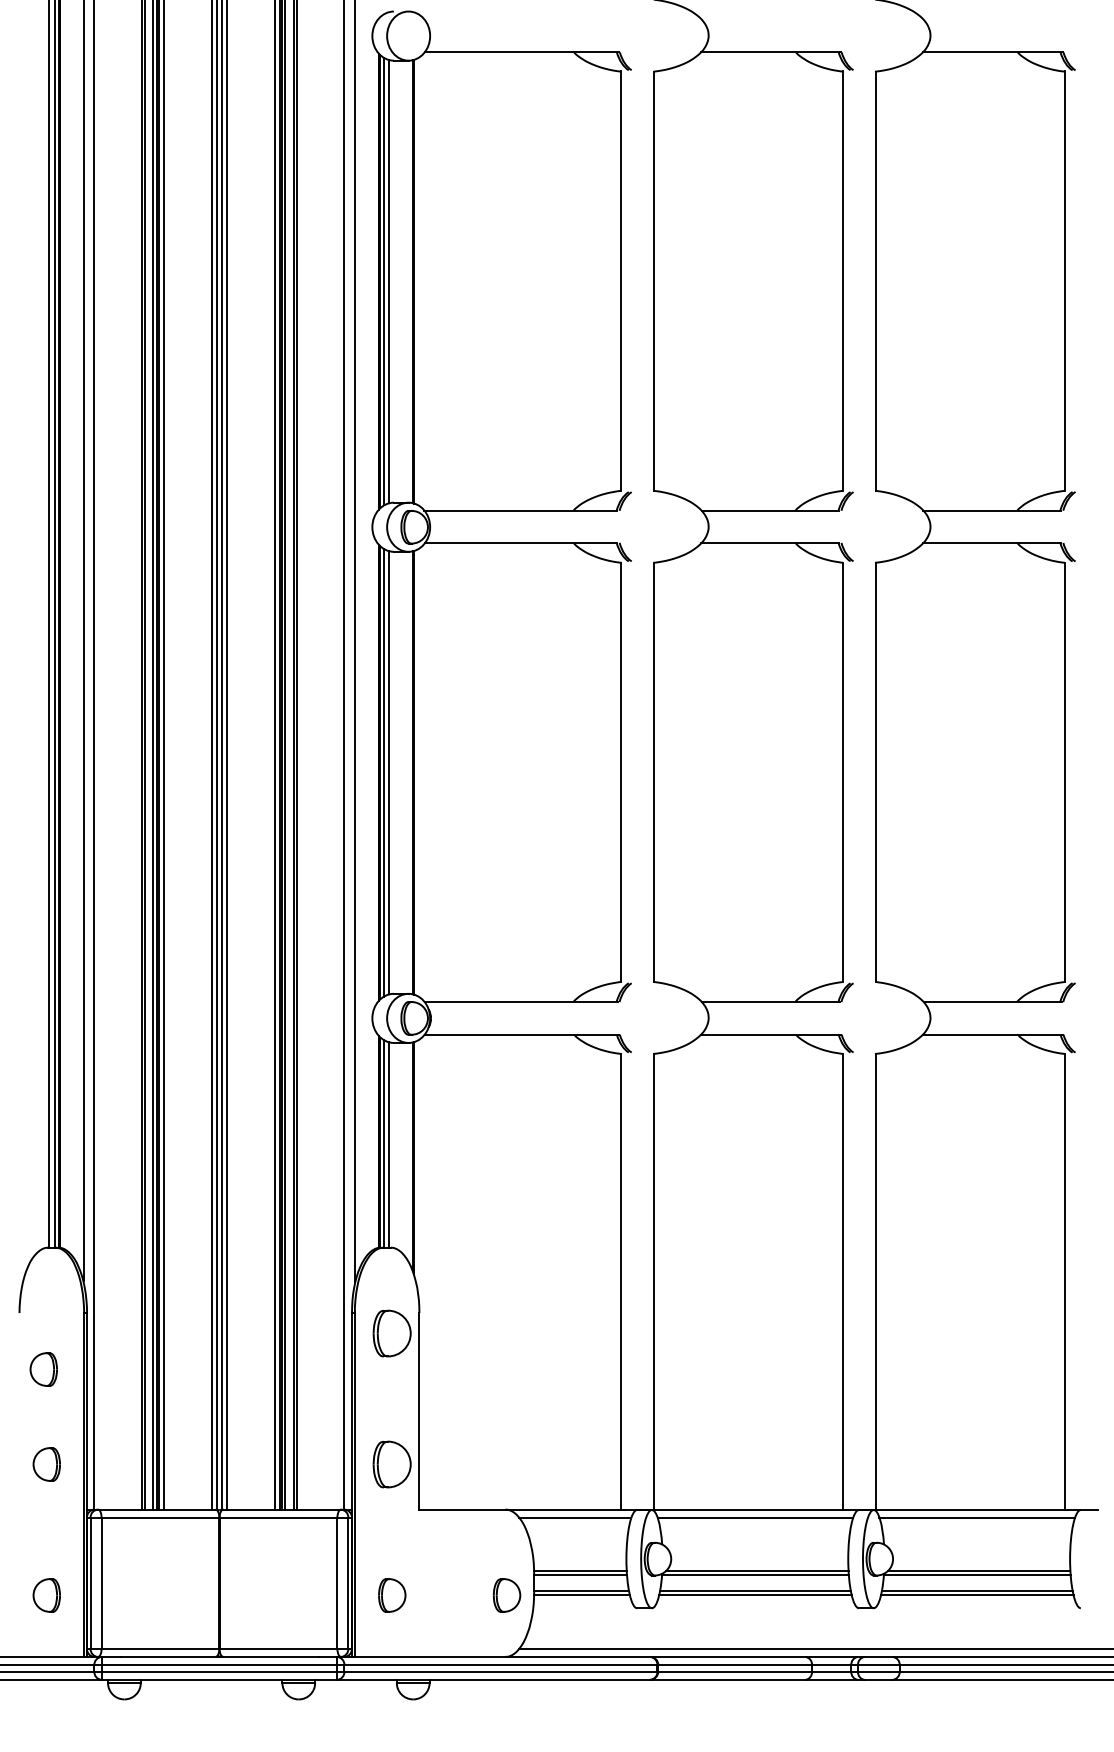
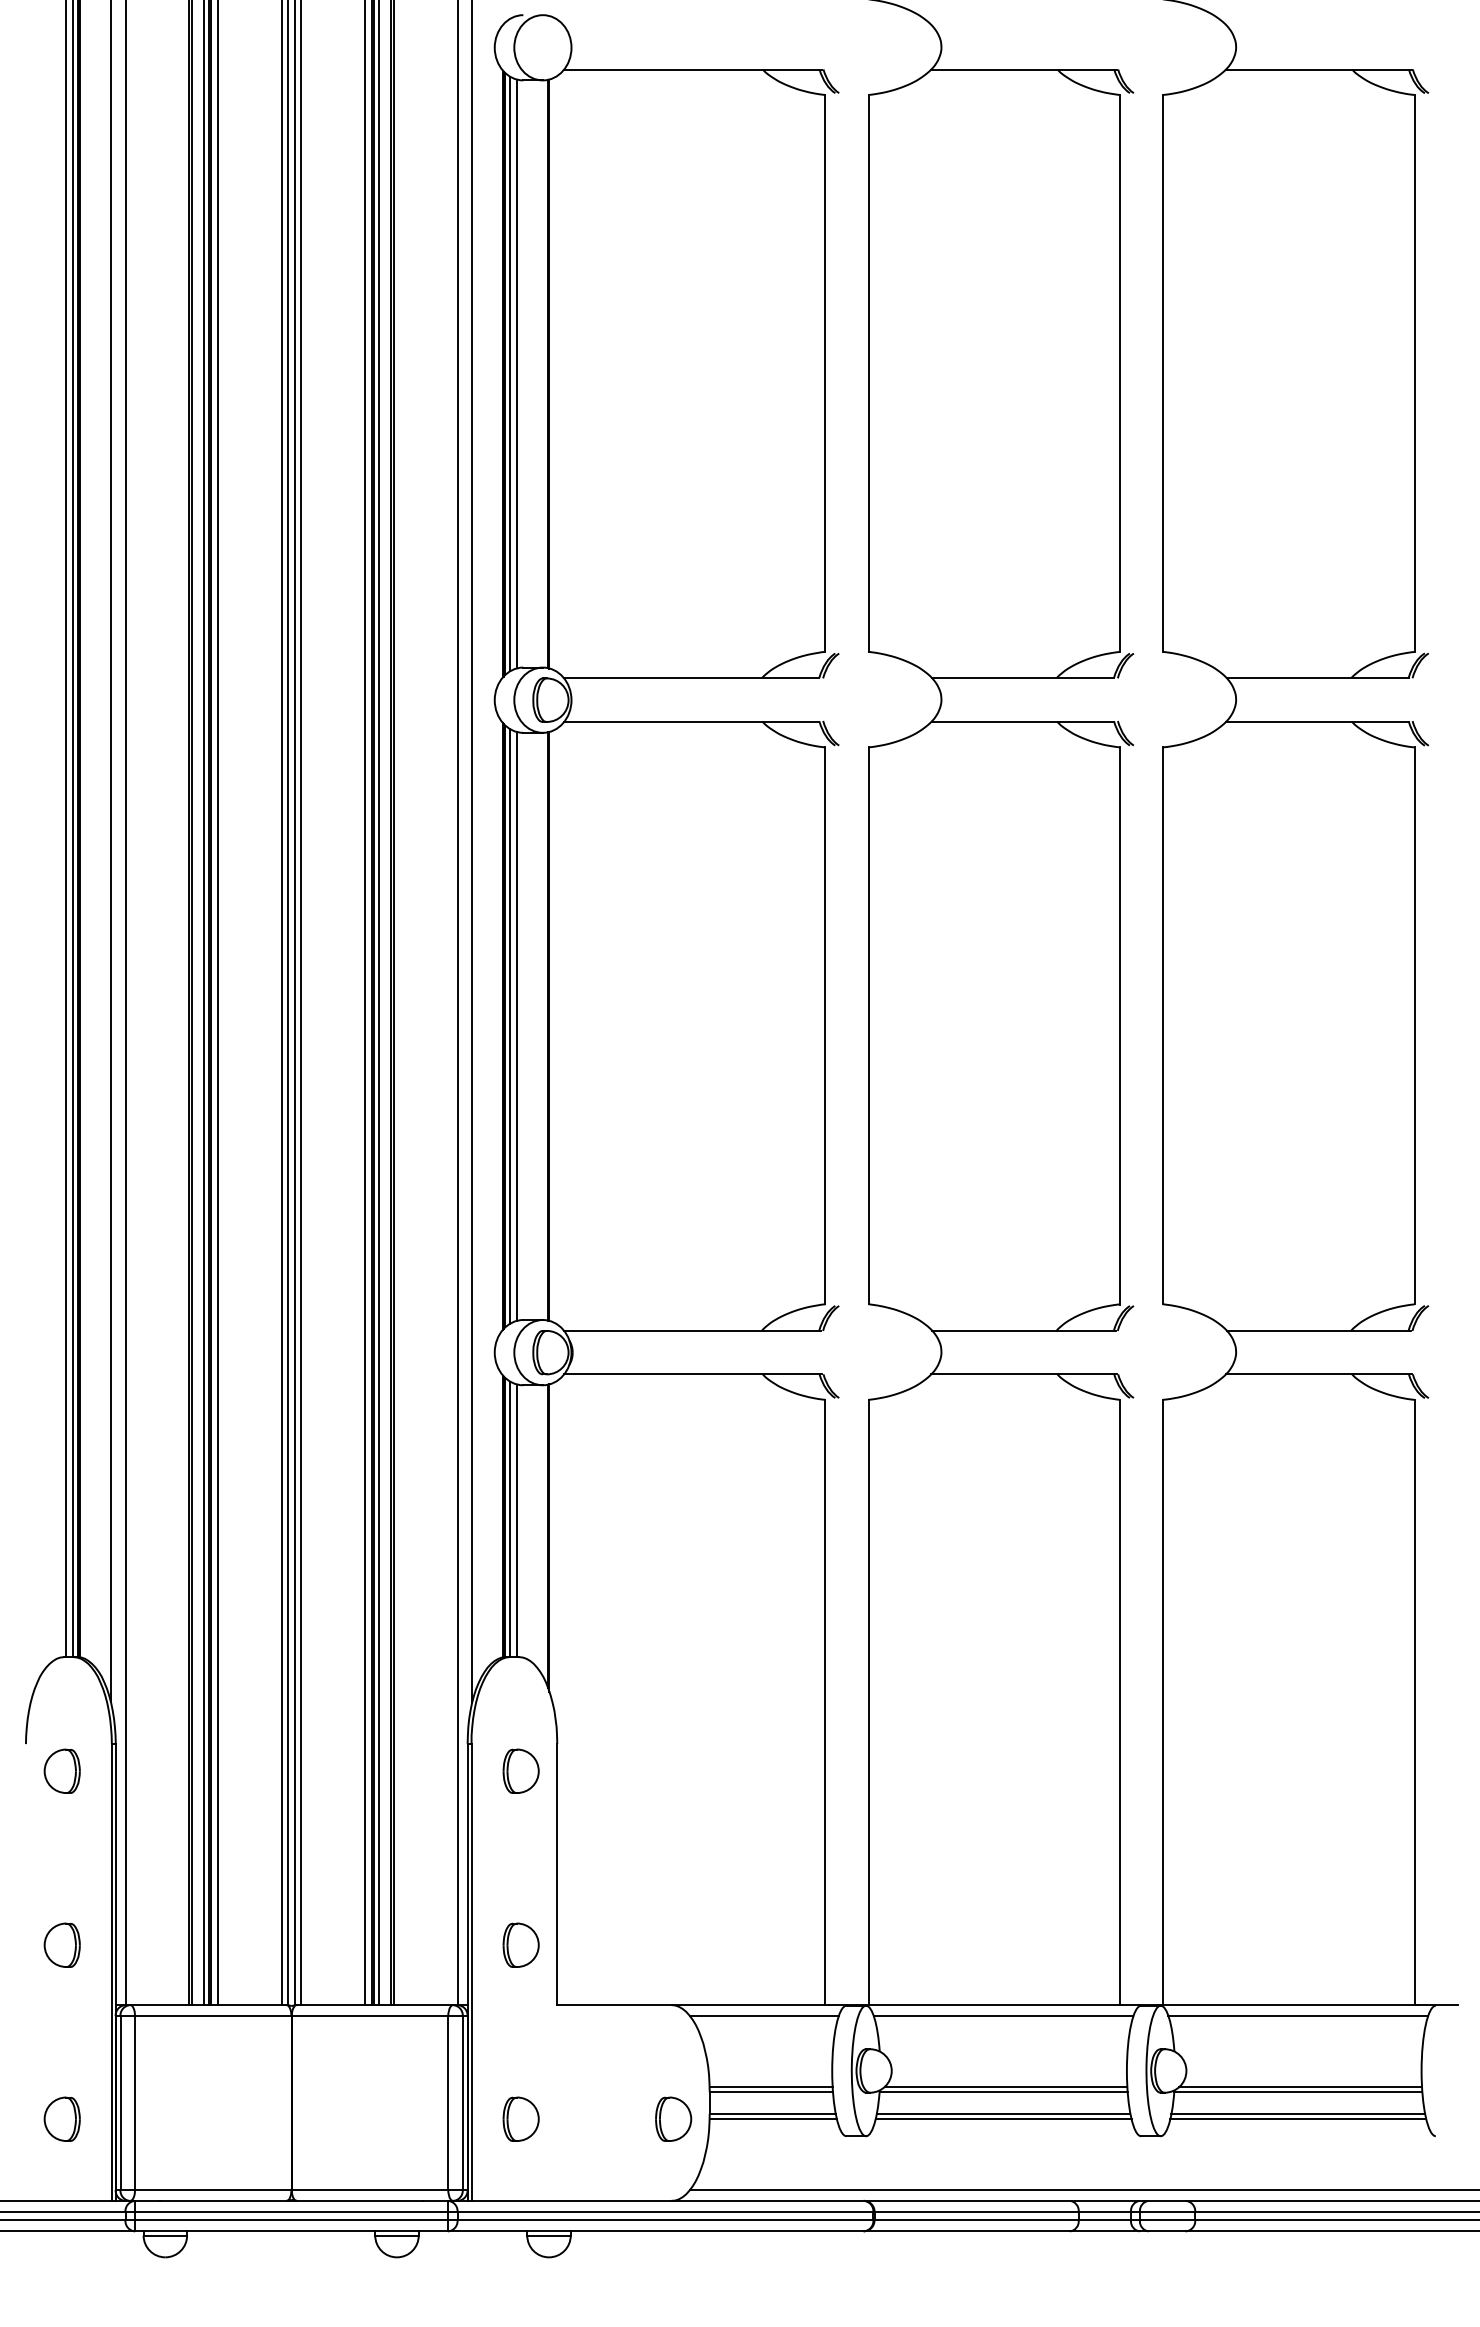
part: (392, 1333) -> (521, 1771), size x0.71
part: (43, 1369) -> (61, 1771), moved
part: (392, 1464) -> (521, 1945), size x0.71

